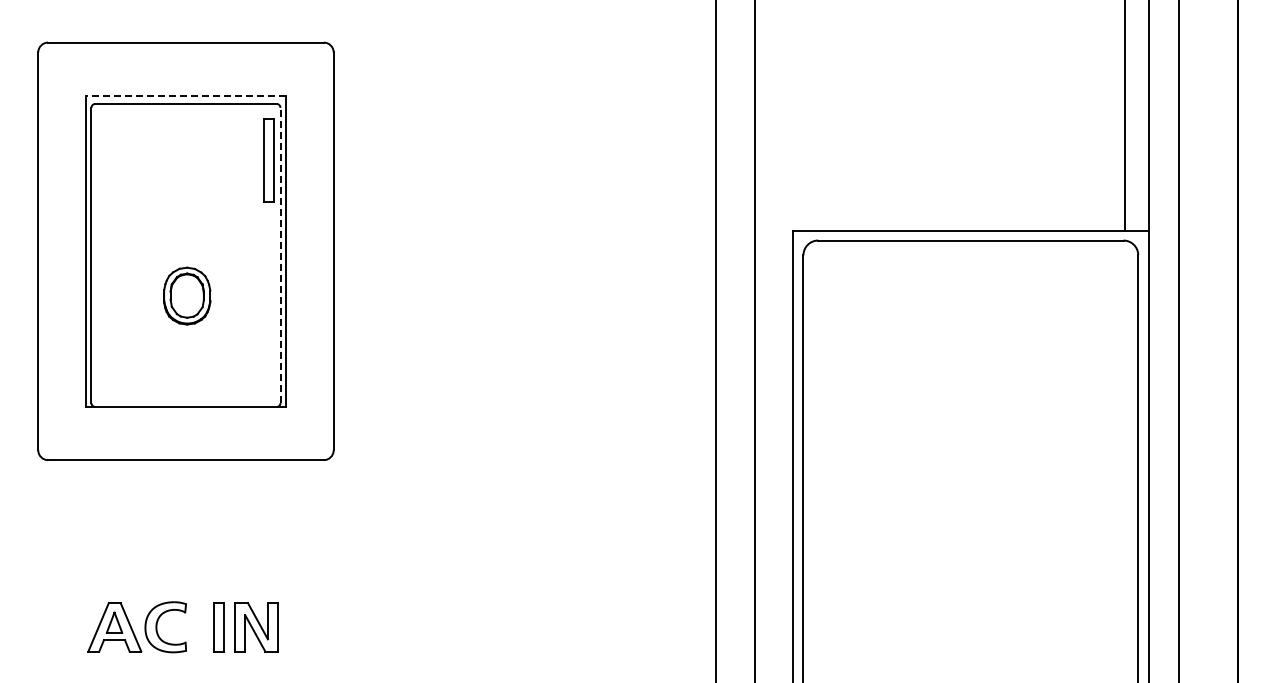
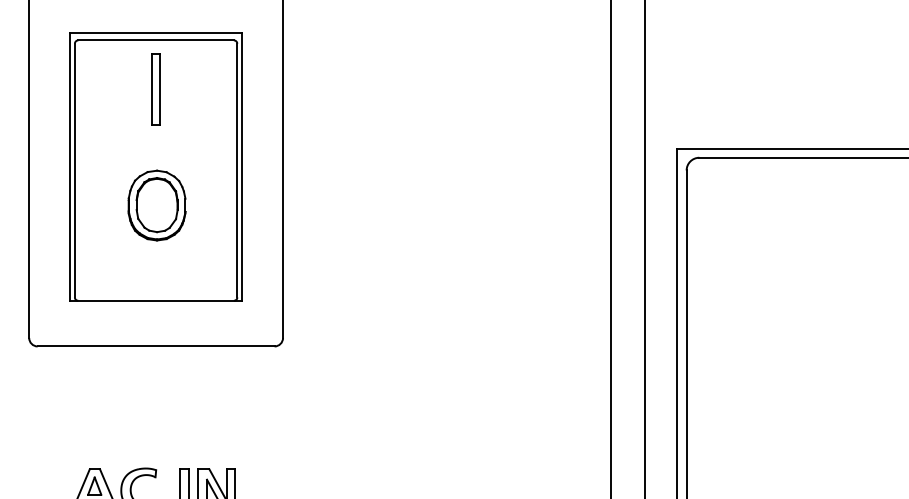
line: (185, 95) -> (155, 33), dashed -> solid
part: (268, 160) -> (155, 89), moved
line: (280, 255) -> (237, 170), dashed -> solid
part: (187, 295) -> (157, 204), size x1.43

